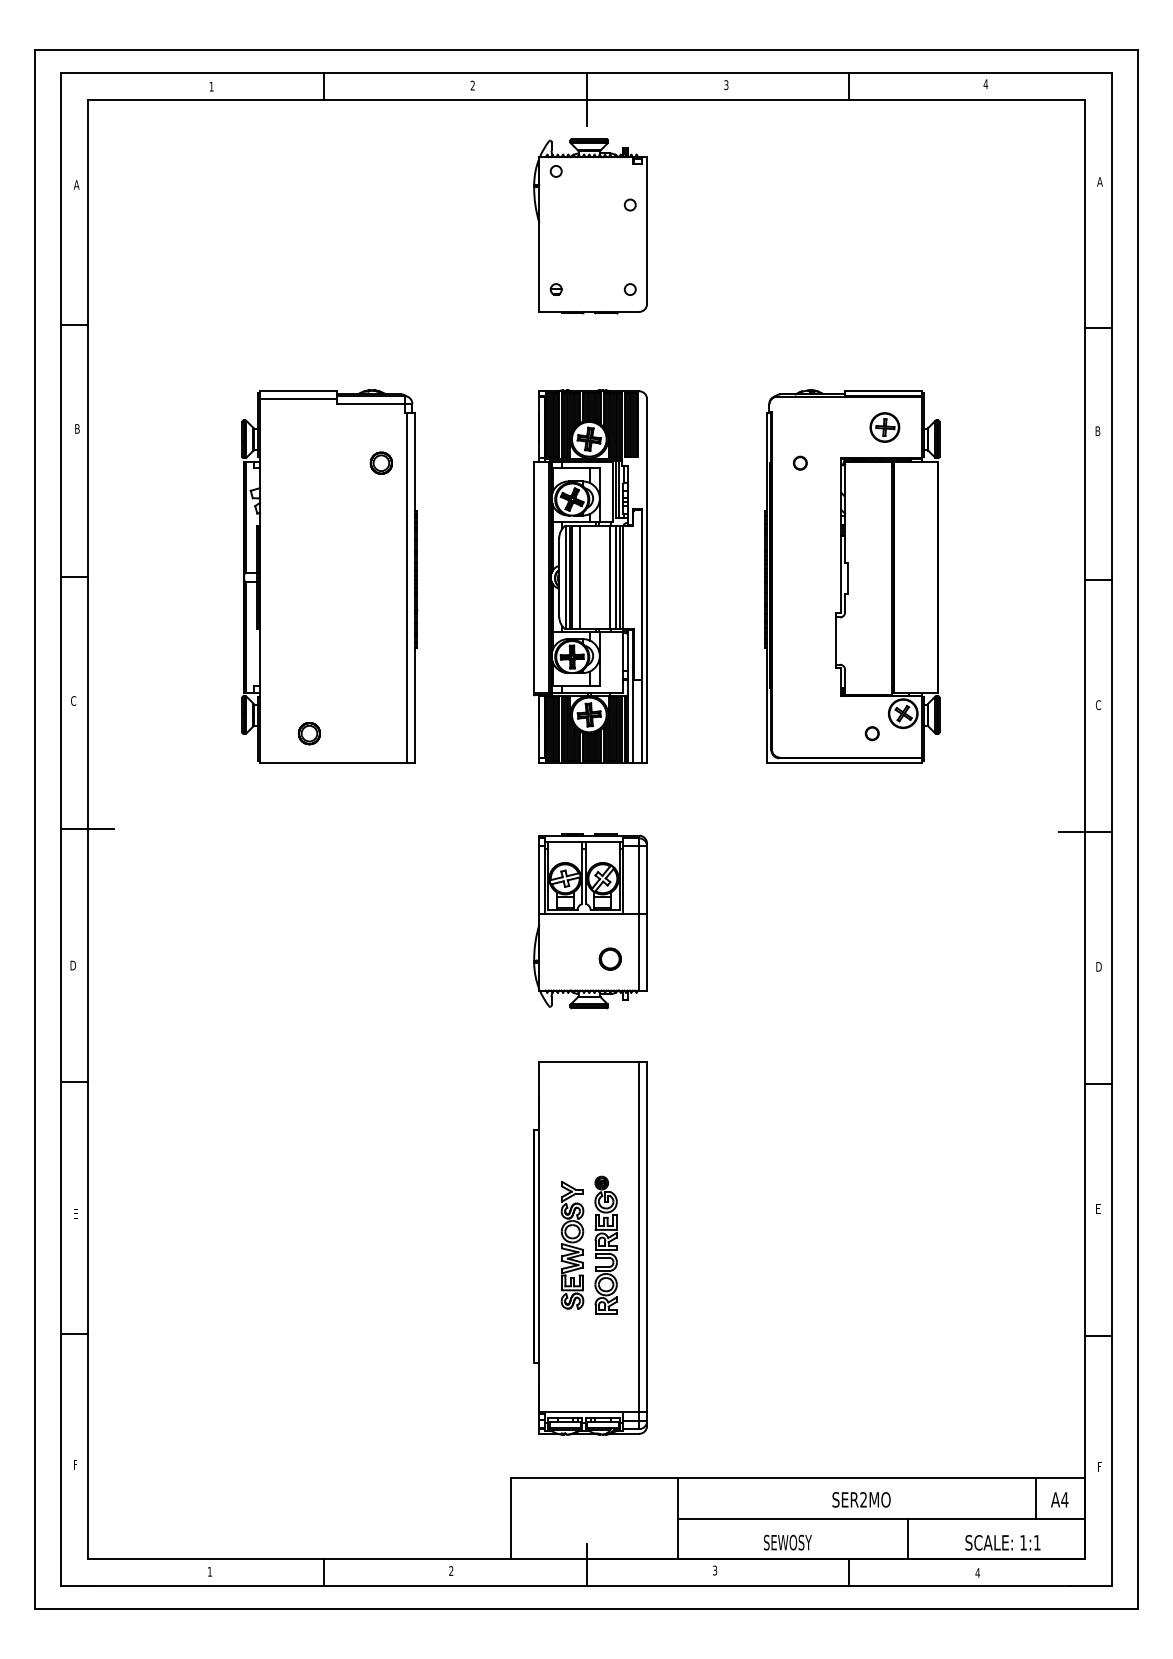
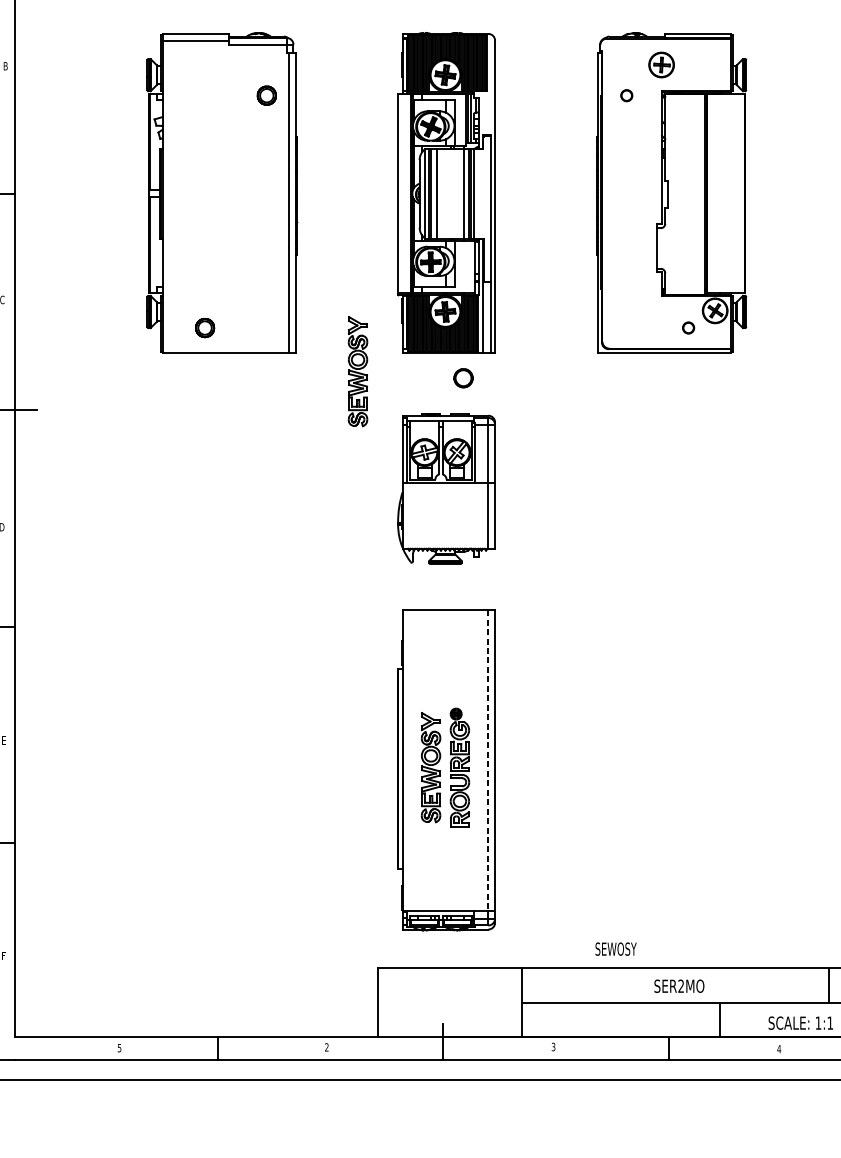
part: (884, 427) -> (661, 65), moved
part: (487, 783) -> (358, 370), added
part: (609, 958) -> (462, 377), moved
line: (639, 1236) -> (488, 760), solid -> dashed
text: (787, 1542) -> (615, 949), moved
text: (209, 1571) -> (119, 1047), 1 -> 5

